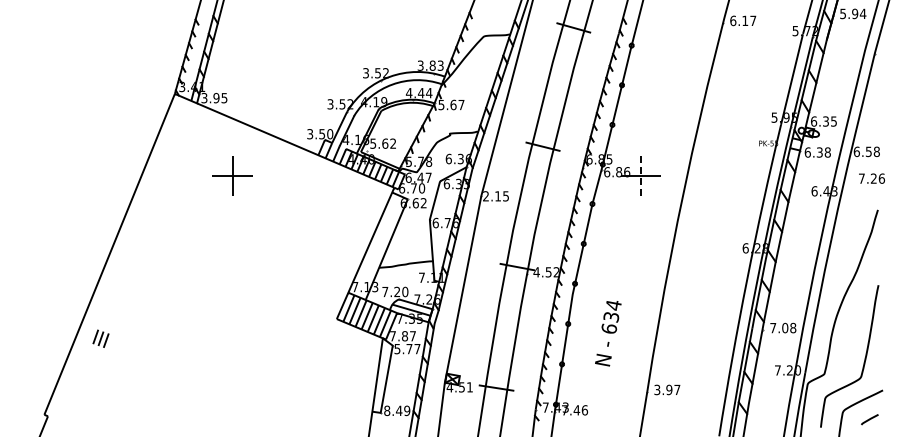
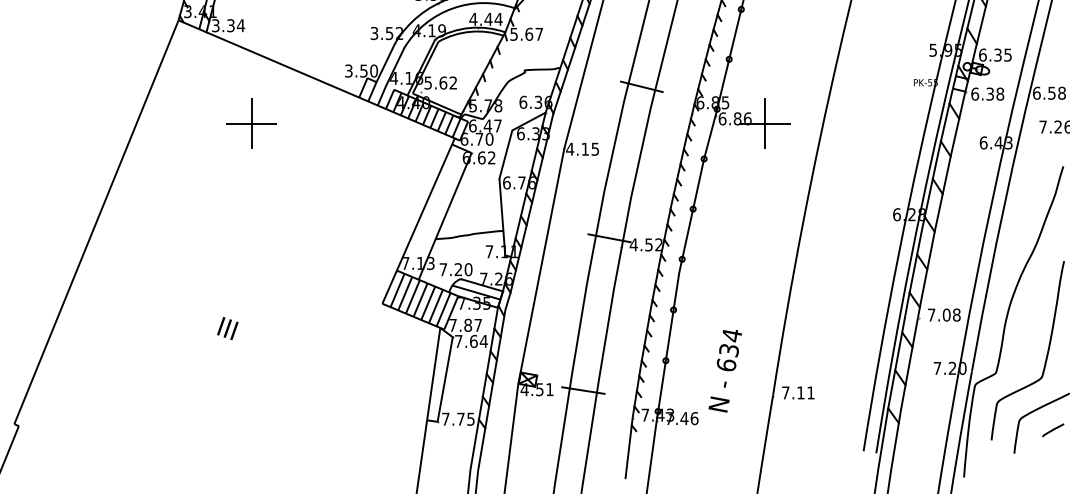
text: (220, 98) -> (235, 26), 3.95 -> 3.34
line: (640, 176) -> (764, 124), dashed -> solid
text: (485, 196) -> (569, 149), 2.15 -> 4.15
text: (608, 333) -> (725, 370), moved
text: (100, 338) -> (227, 328), moved
text: (407, 348) -> (471, 340), 5.77 -> 7.64
text: (667, 389) -> (798, 392), 3.97 -> 7.11
text: (397, 410) -> (458, 418), 8.49 -> 7.75

